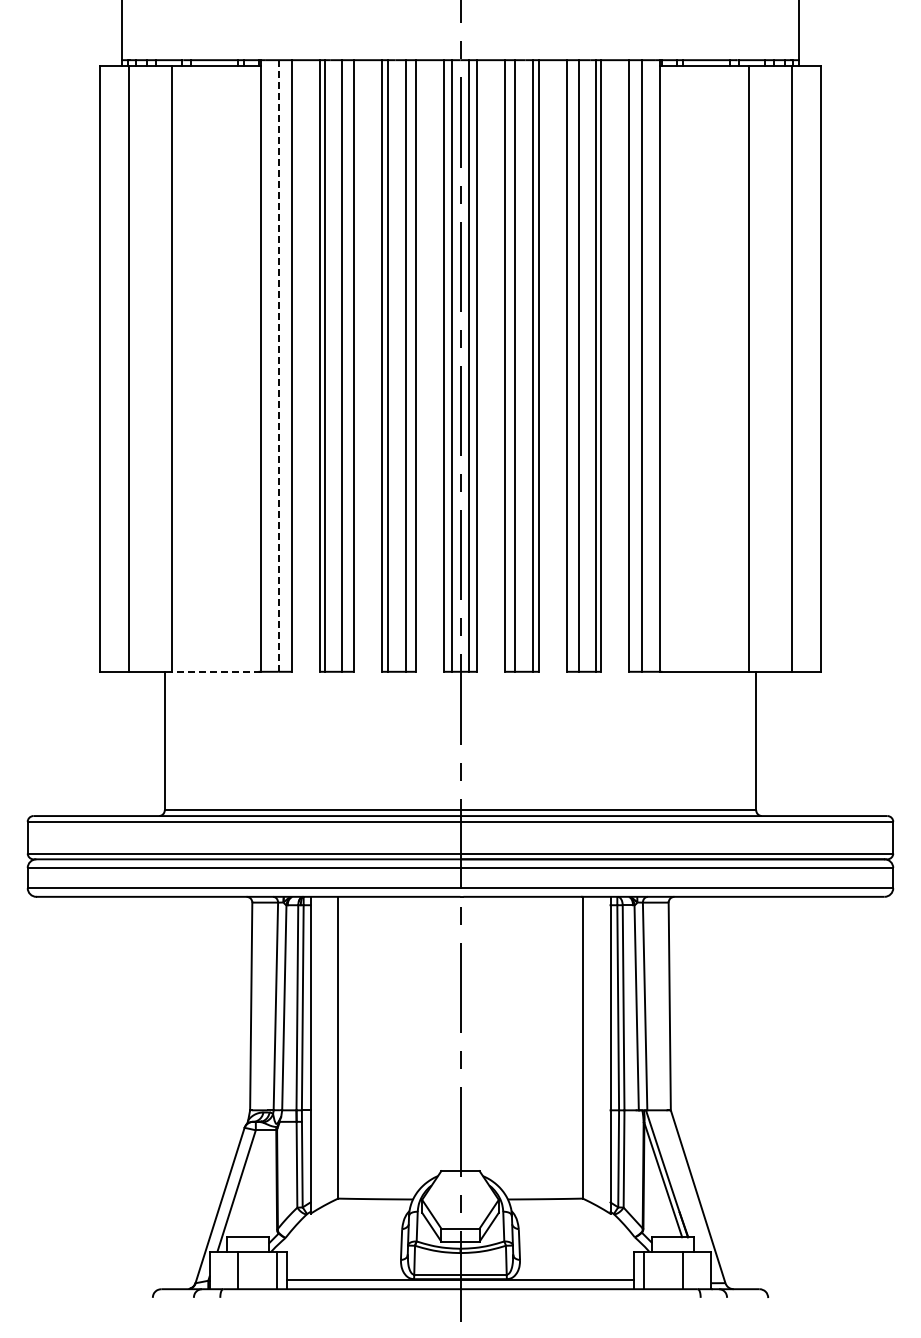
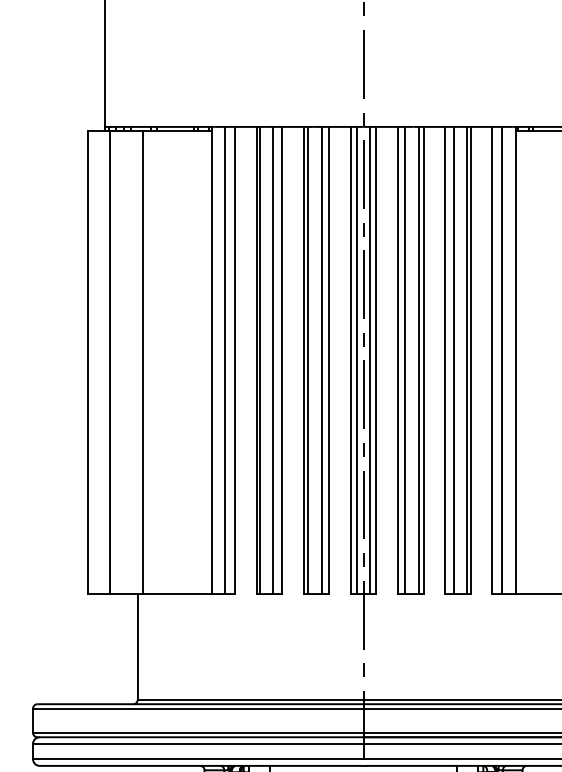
line: (278, 365) -> (224, 360), dashed -> solid
line: (215, 671) -> (176, 593), dashed -> solid

